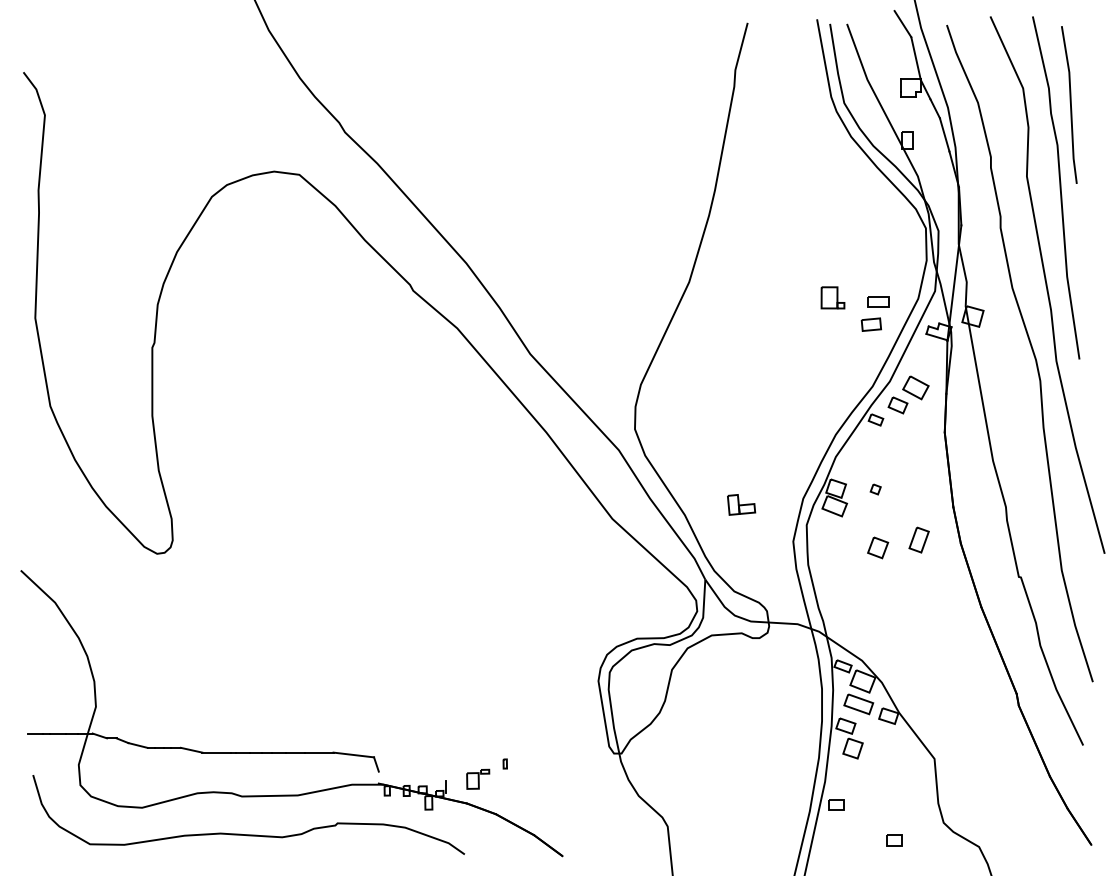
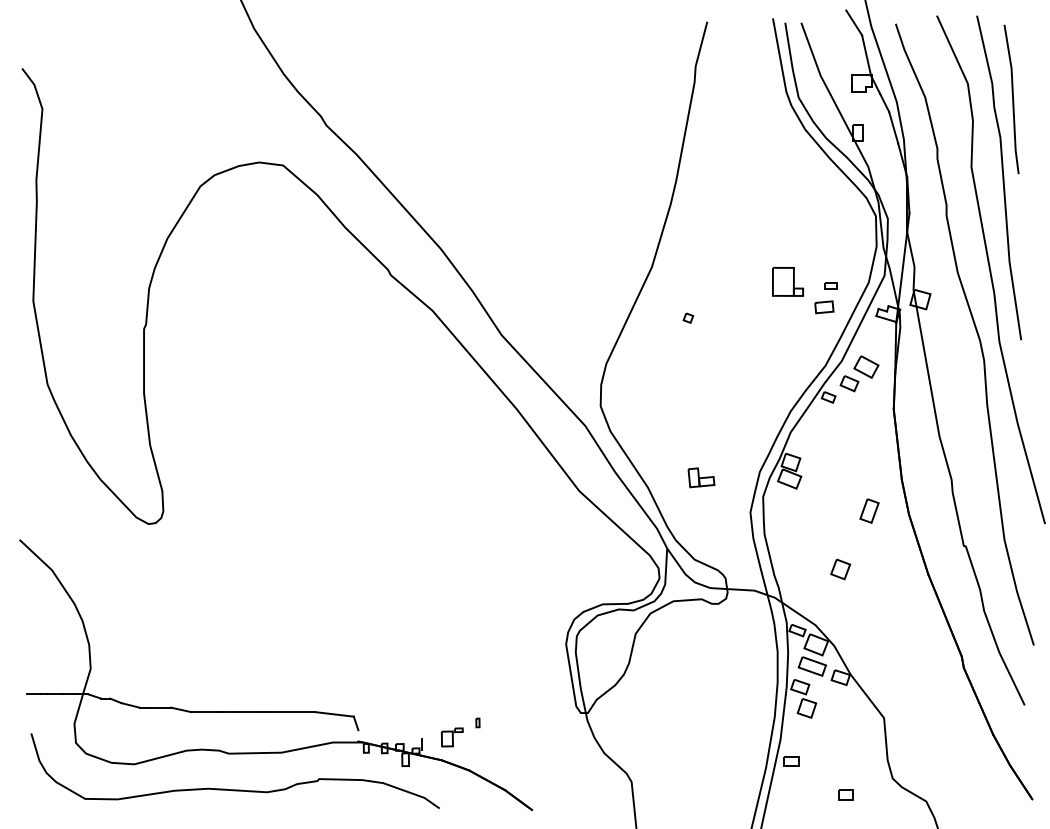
part: (832, 297) -> (787, 281), size x1.4
part: (877, 301) -> (830, 285), size x0.6
part: (875, 488) -> (688, 317), moved
part: (877, 547) -> (840, 569), moved

